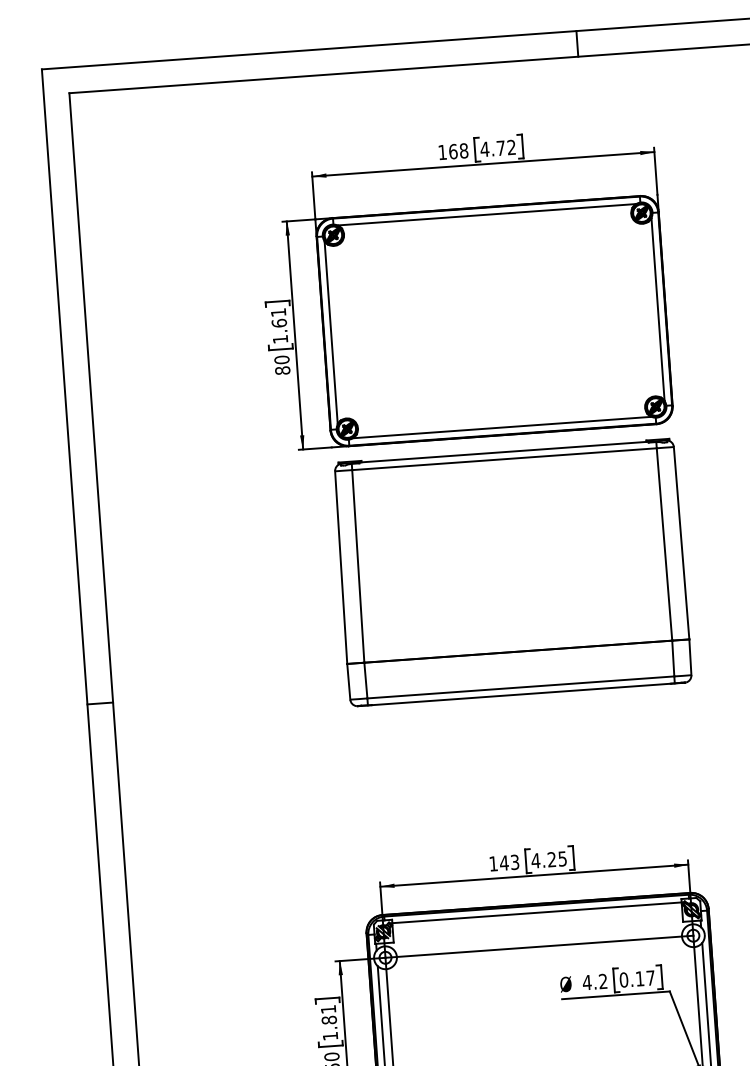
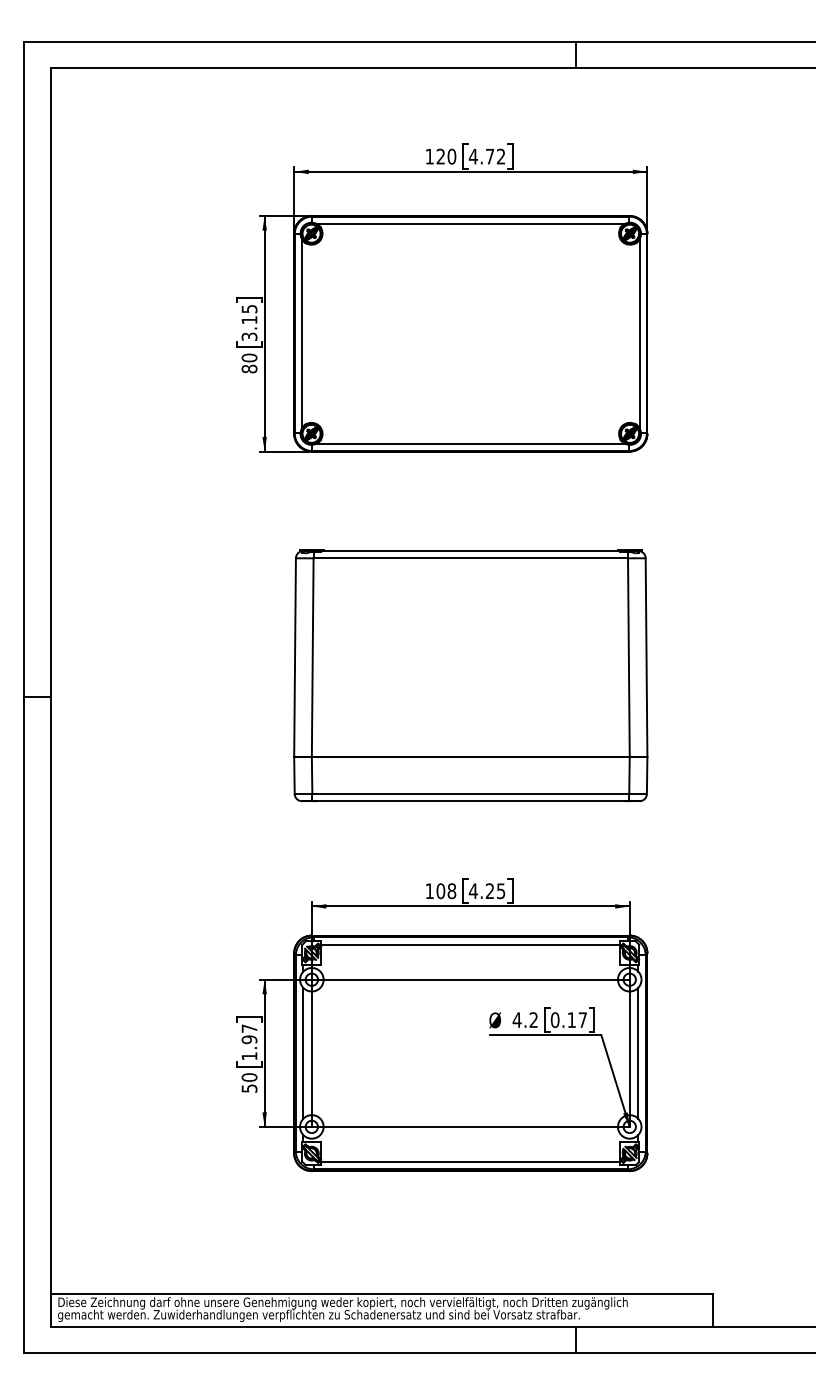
text: (458, 151) -> (446, 156), 168 -> 120
text: (279, 325) -> (249, 322), 1.61 -> 3.15
part: (512, 572) -> (470, 675), moved
text: (509, 862) -> (446, 891), 143 -> 108
text: (328, 1015) -> (249, 1034), 1.81 -> 1.97

